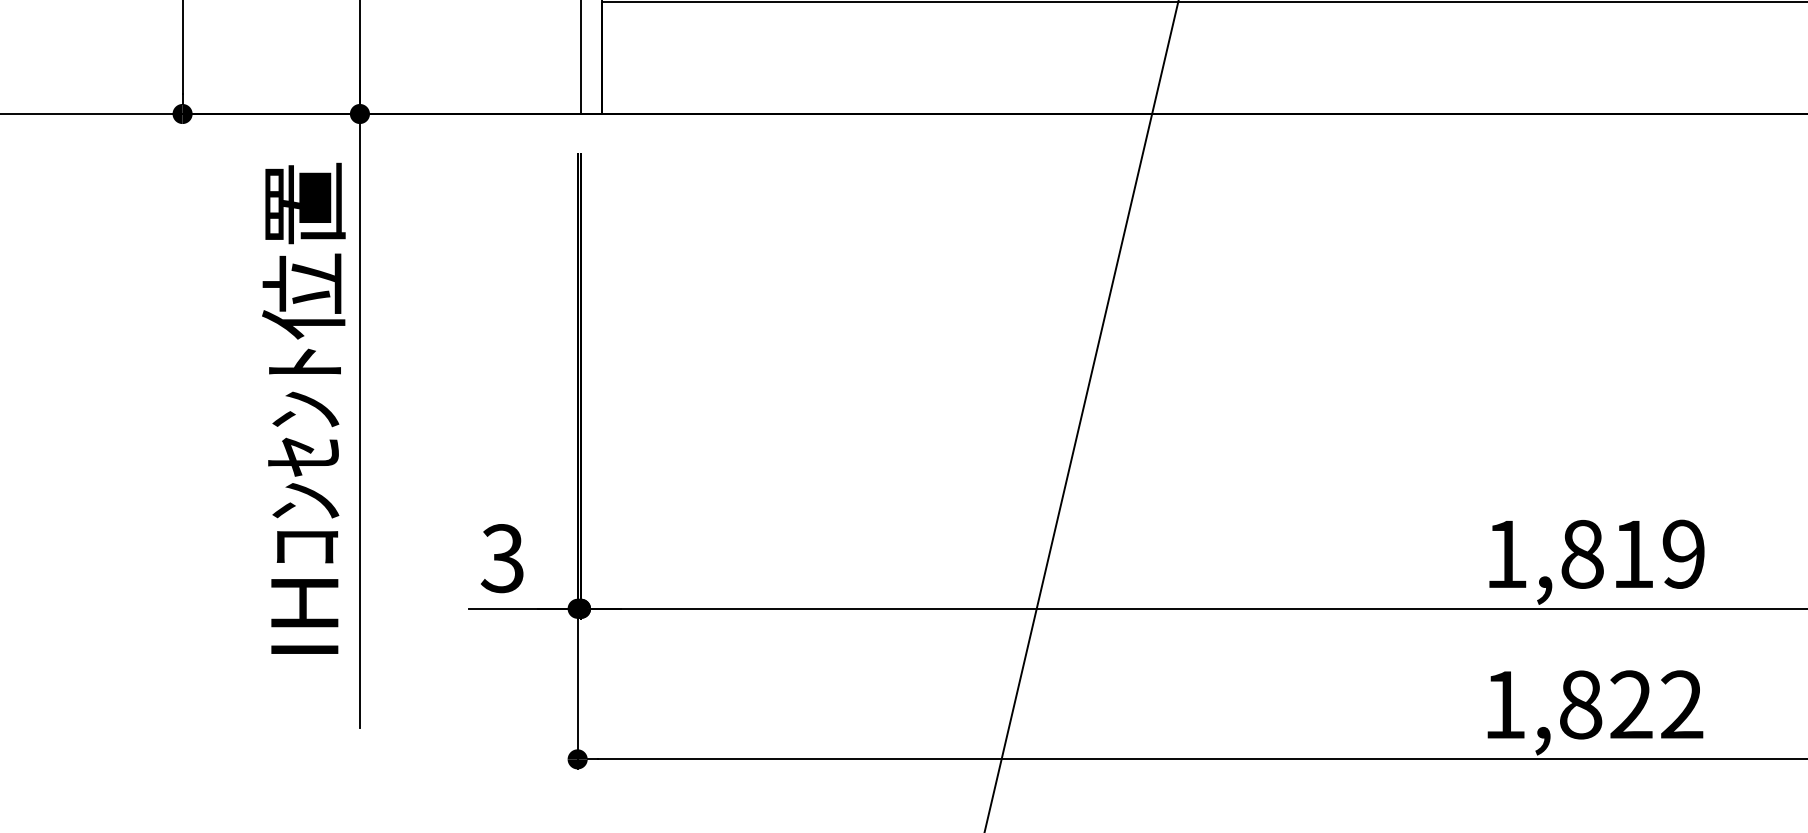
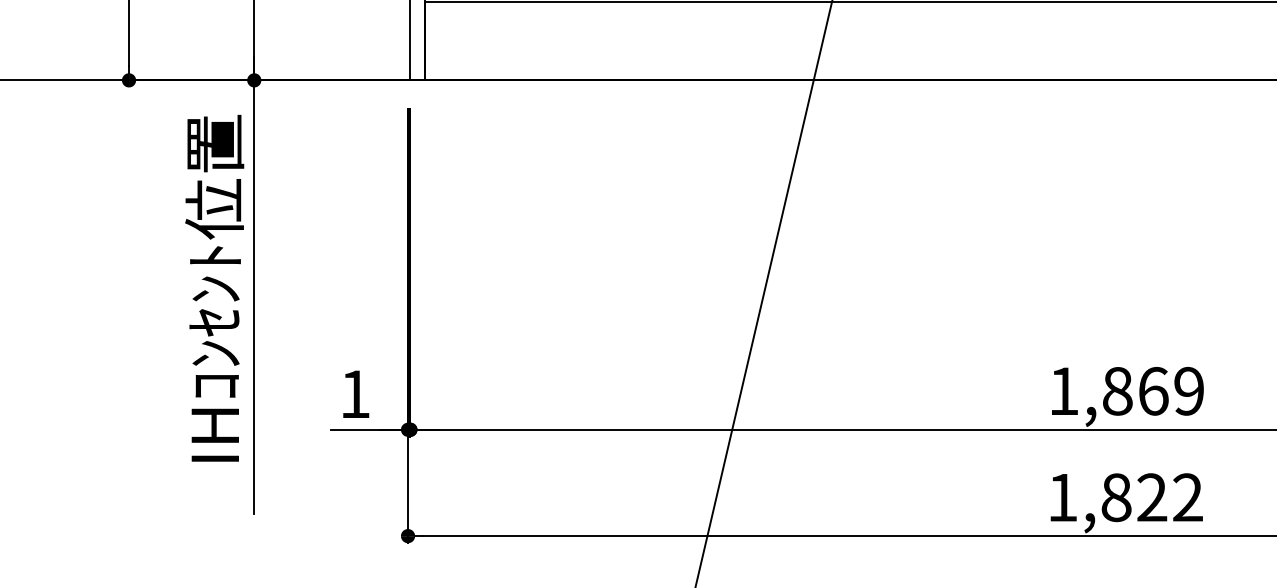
text: (1633, 554) -> (1153, 391), 1,819 -> 1,869
text: (501, 557) -> (354, 393), 3 -> 1

